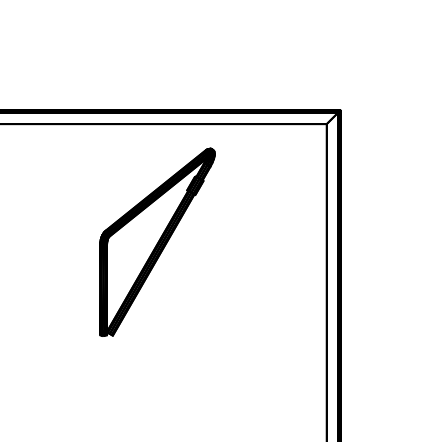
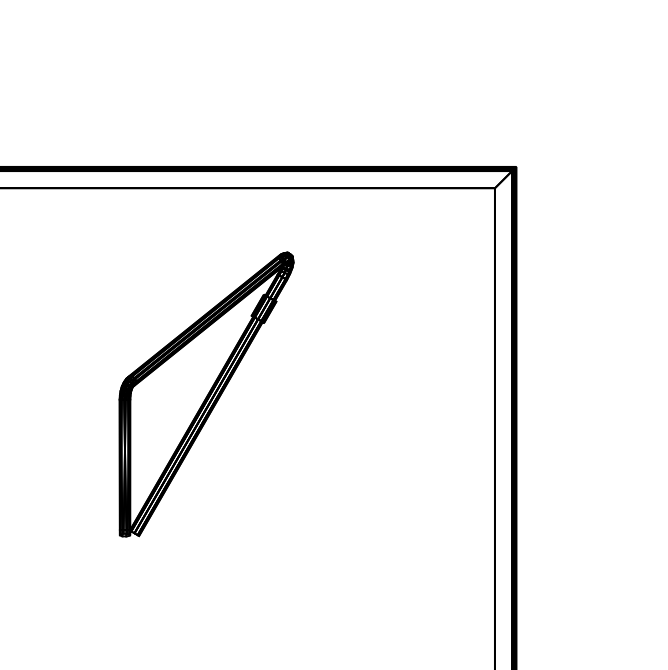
part: (157, 241) -> (206, 393), moved

